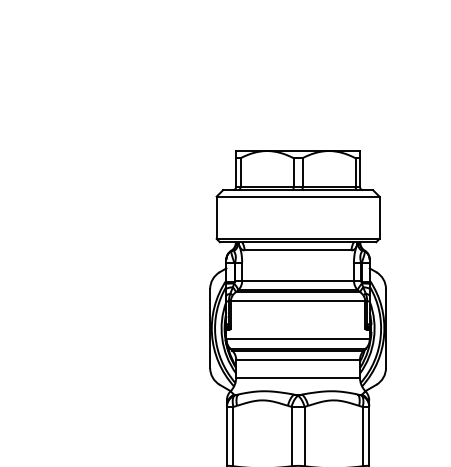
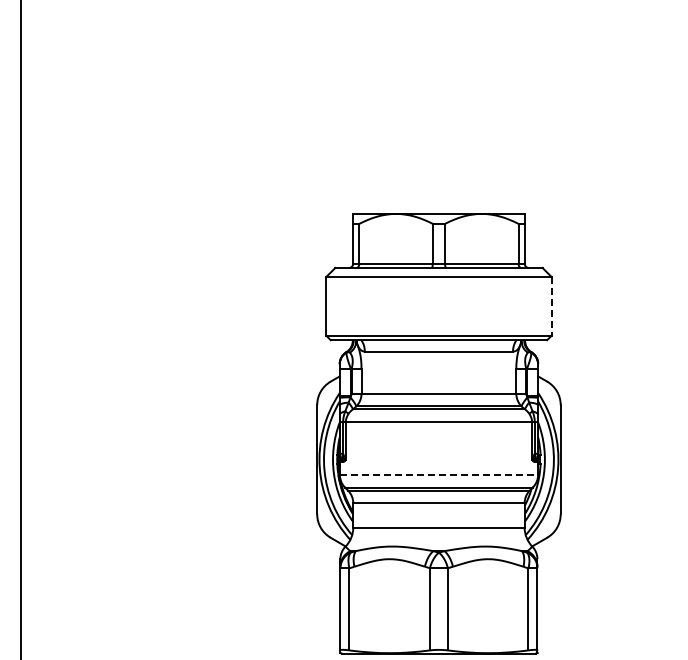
line: (379, 217) -> (551, 306), solid -> dashed
line: (298, 339) -> (439, 474), solid -> dashed

